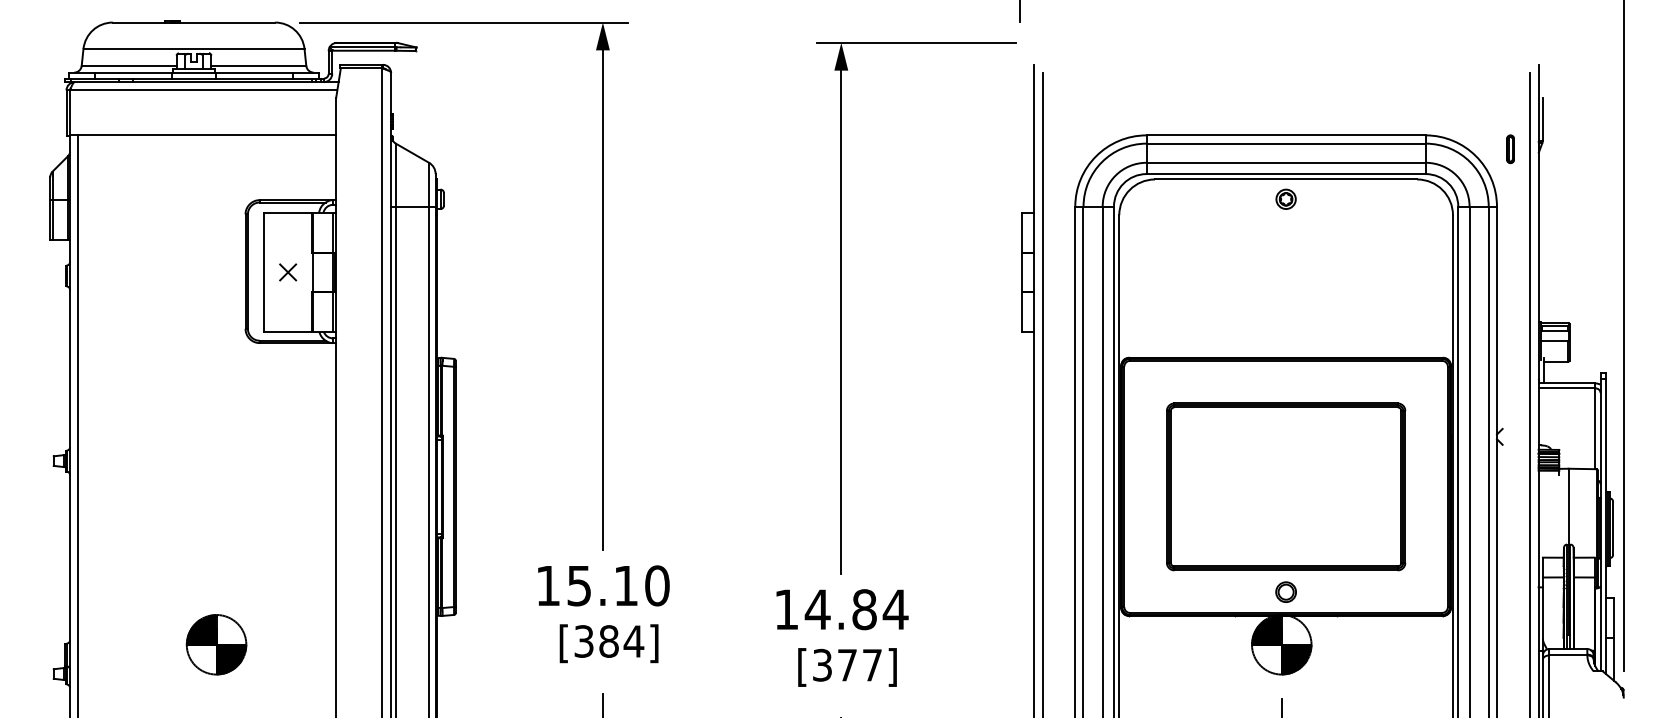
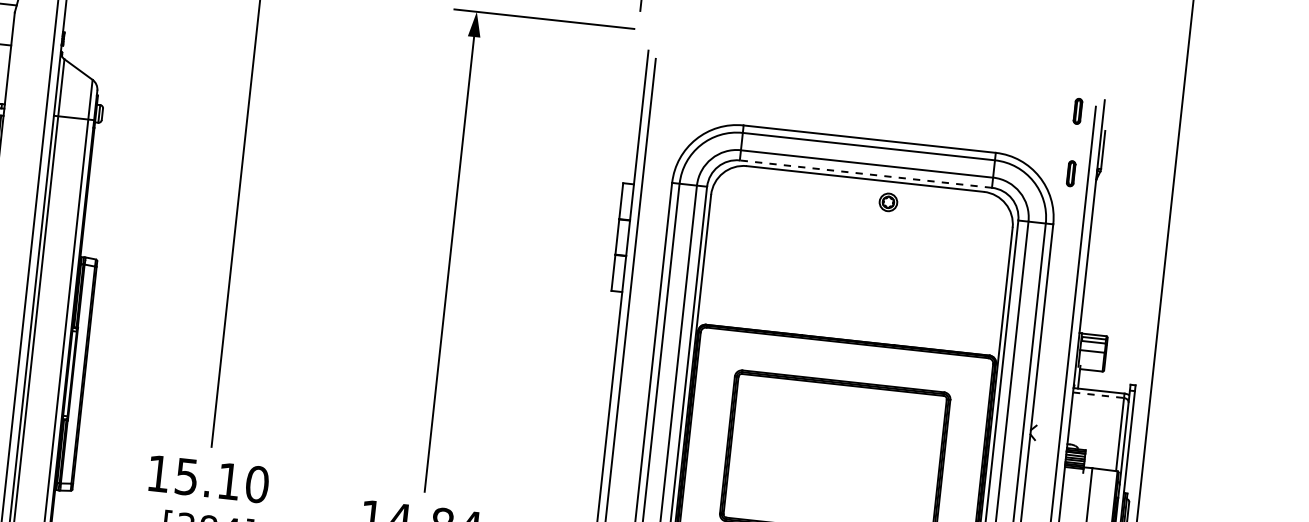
part: (1510, 80) -> (1077, 111), added
line: (1286, 174) -> (866, 174), solid -> dashed
part: (1285, 198) -> (887, 201), moved
line: (1567, 388) -> (1099, 395), solid -> dashed

